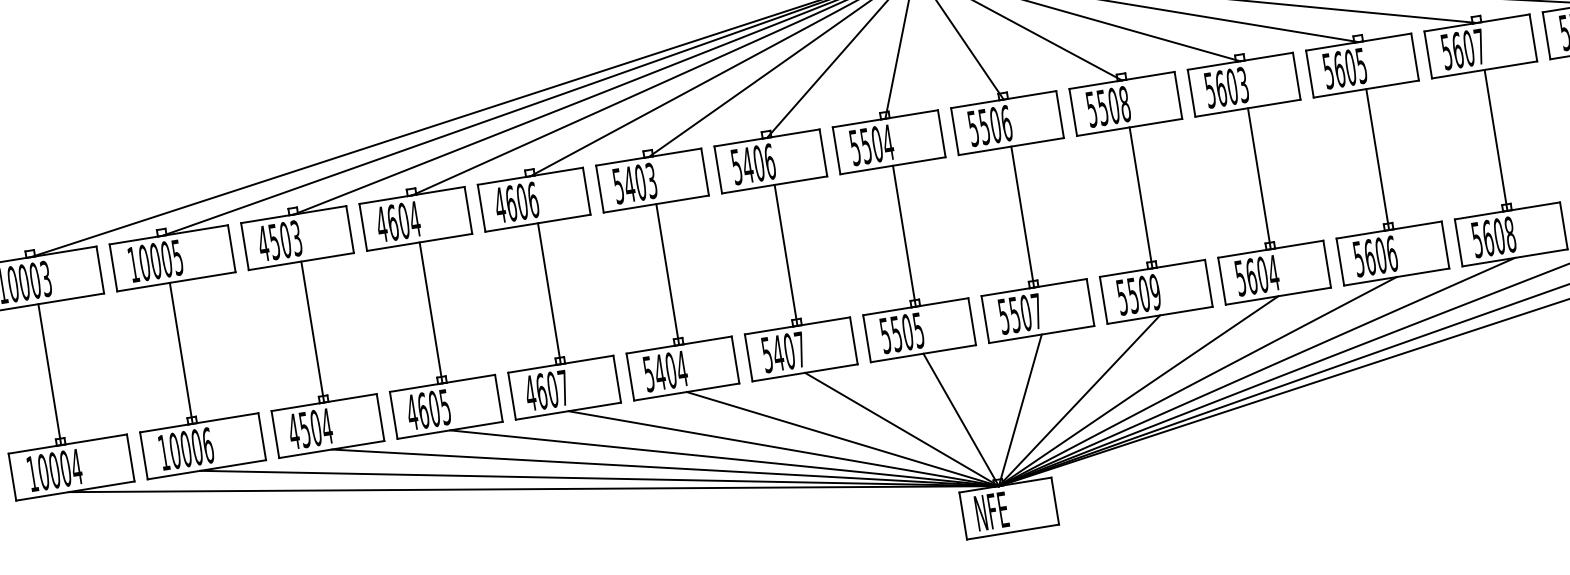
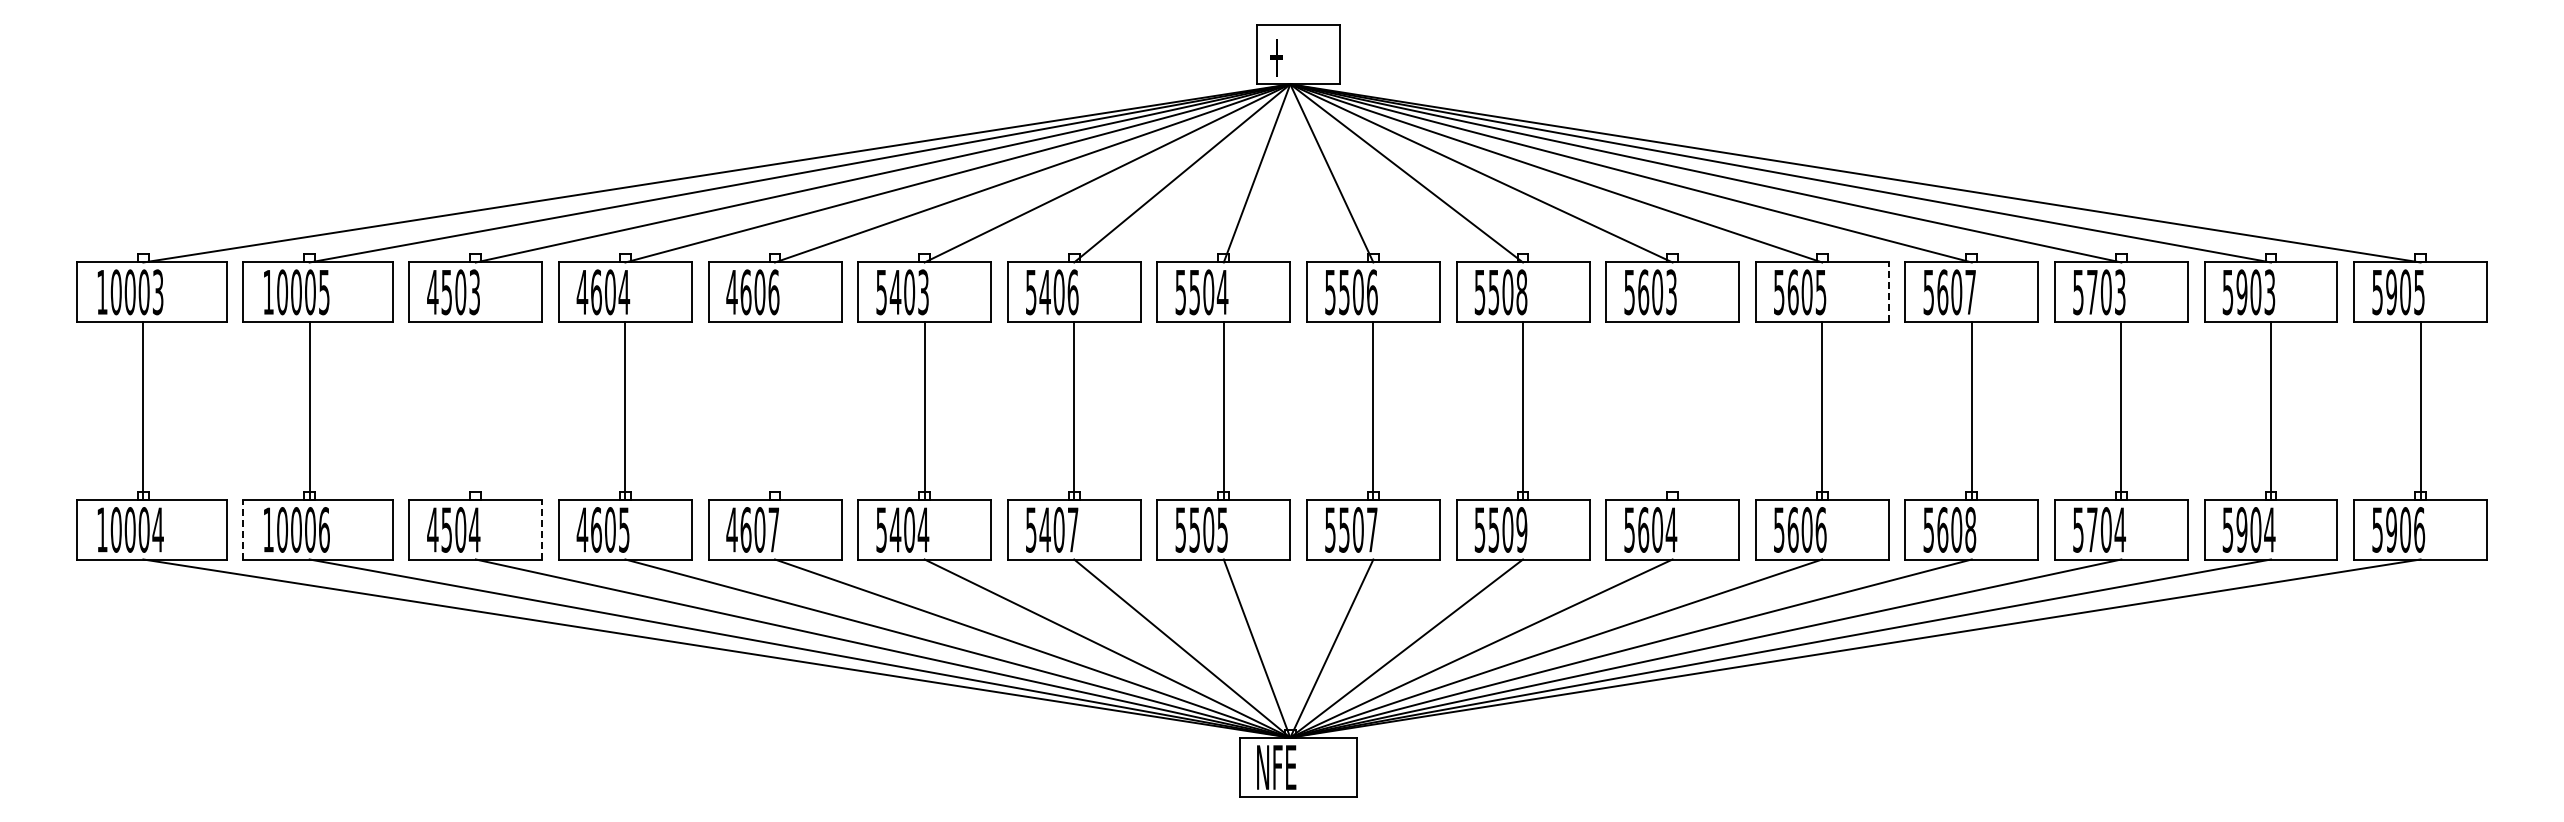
line: (1414, 57) -> (1888, 292), solid -> dashed
line: (1259, 178) -> (1672, 410), removed
line: (549, 293) -> (775, 410), removed
line: (312, 331) -> (475, 410), removed
line: (380, 417) -> (542, 529), solid -> dashed
line: (144, 455) -> (243, 529), solid -> dashed

